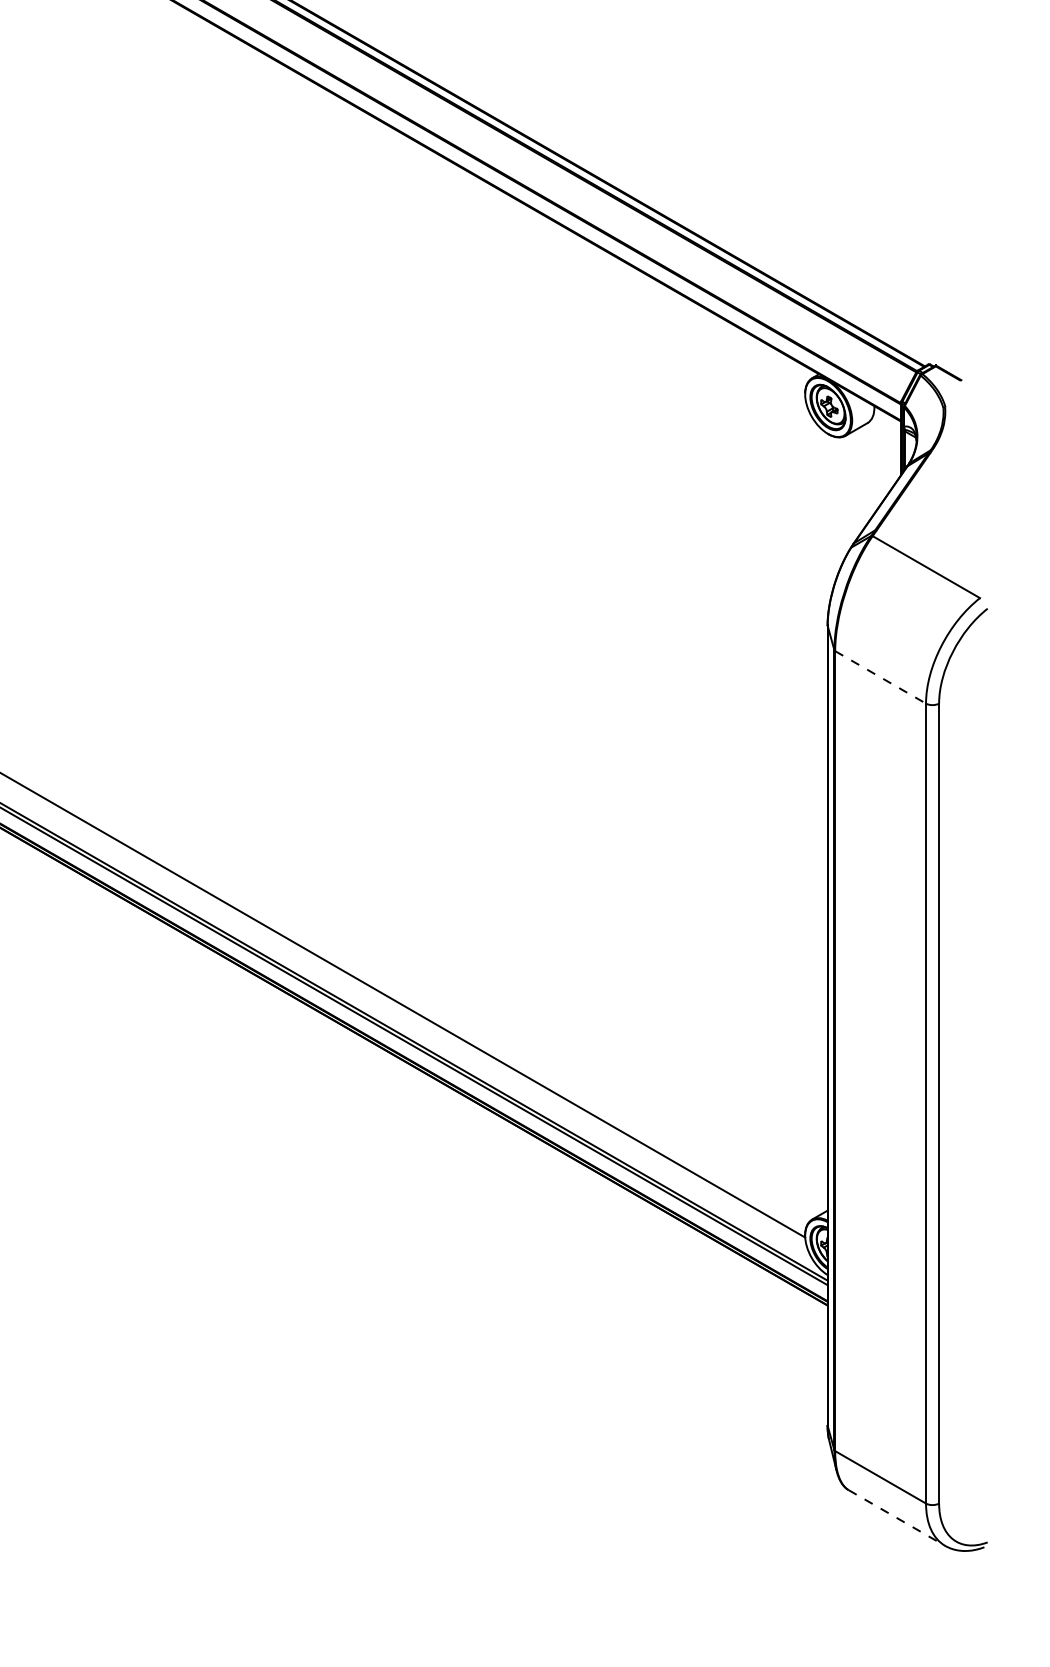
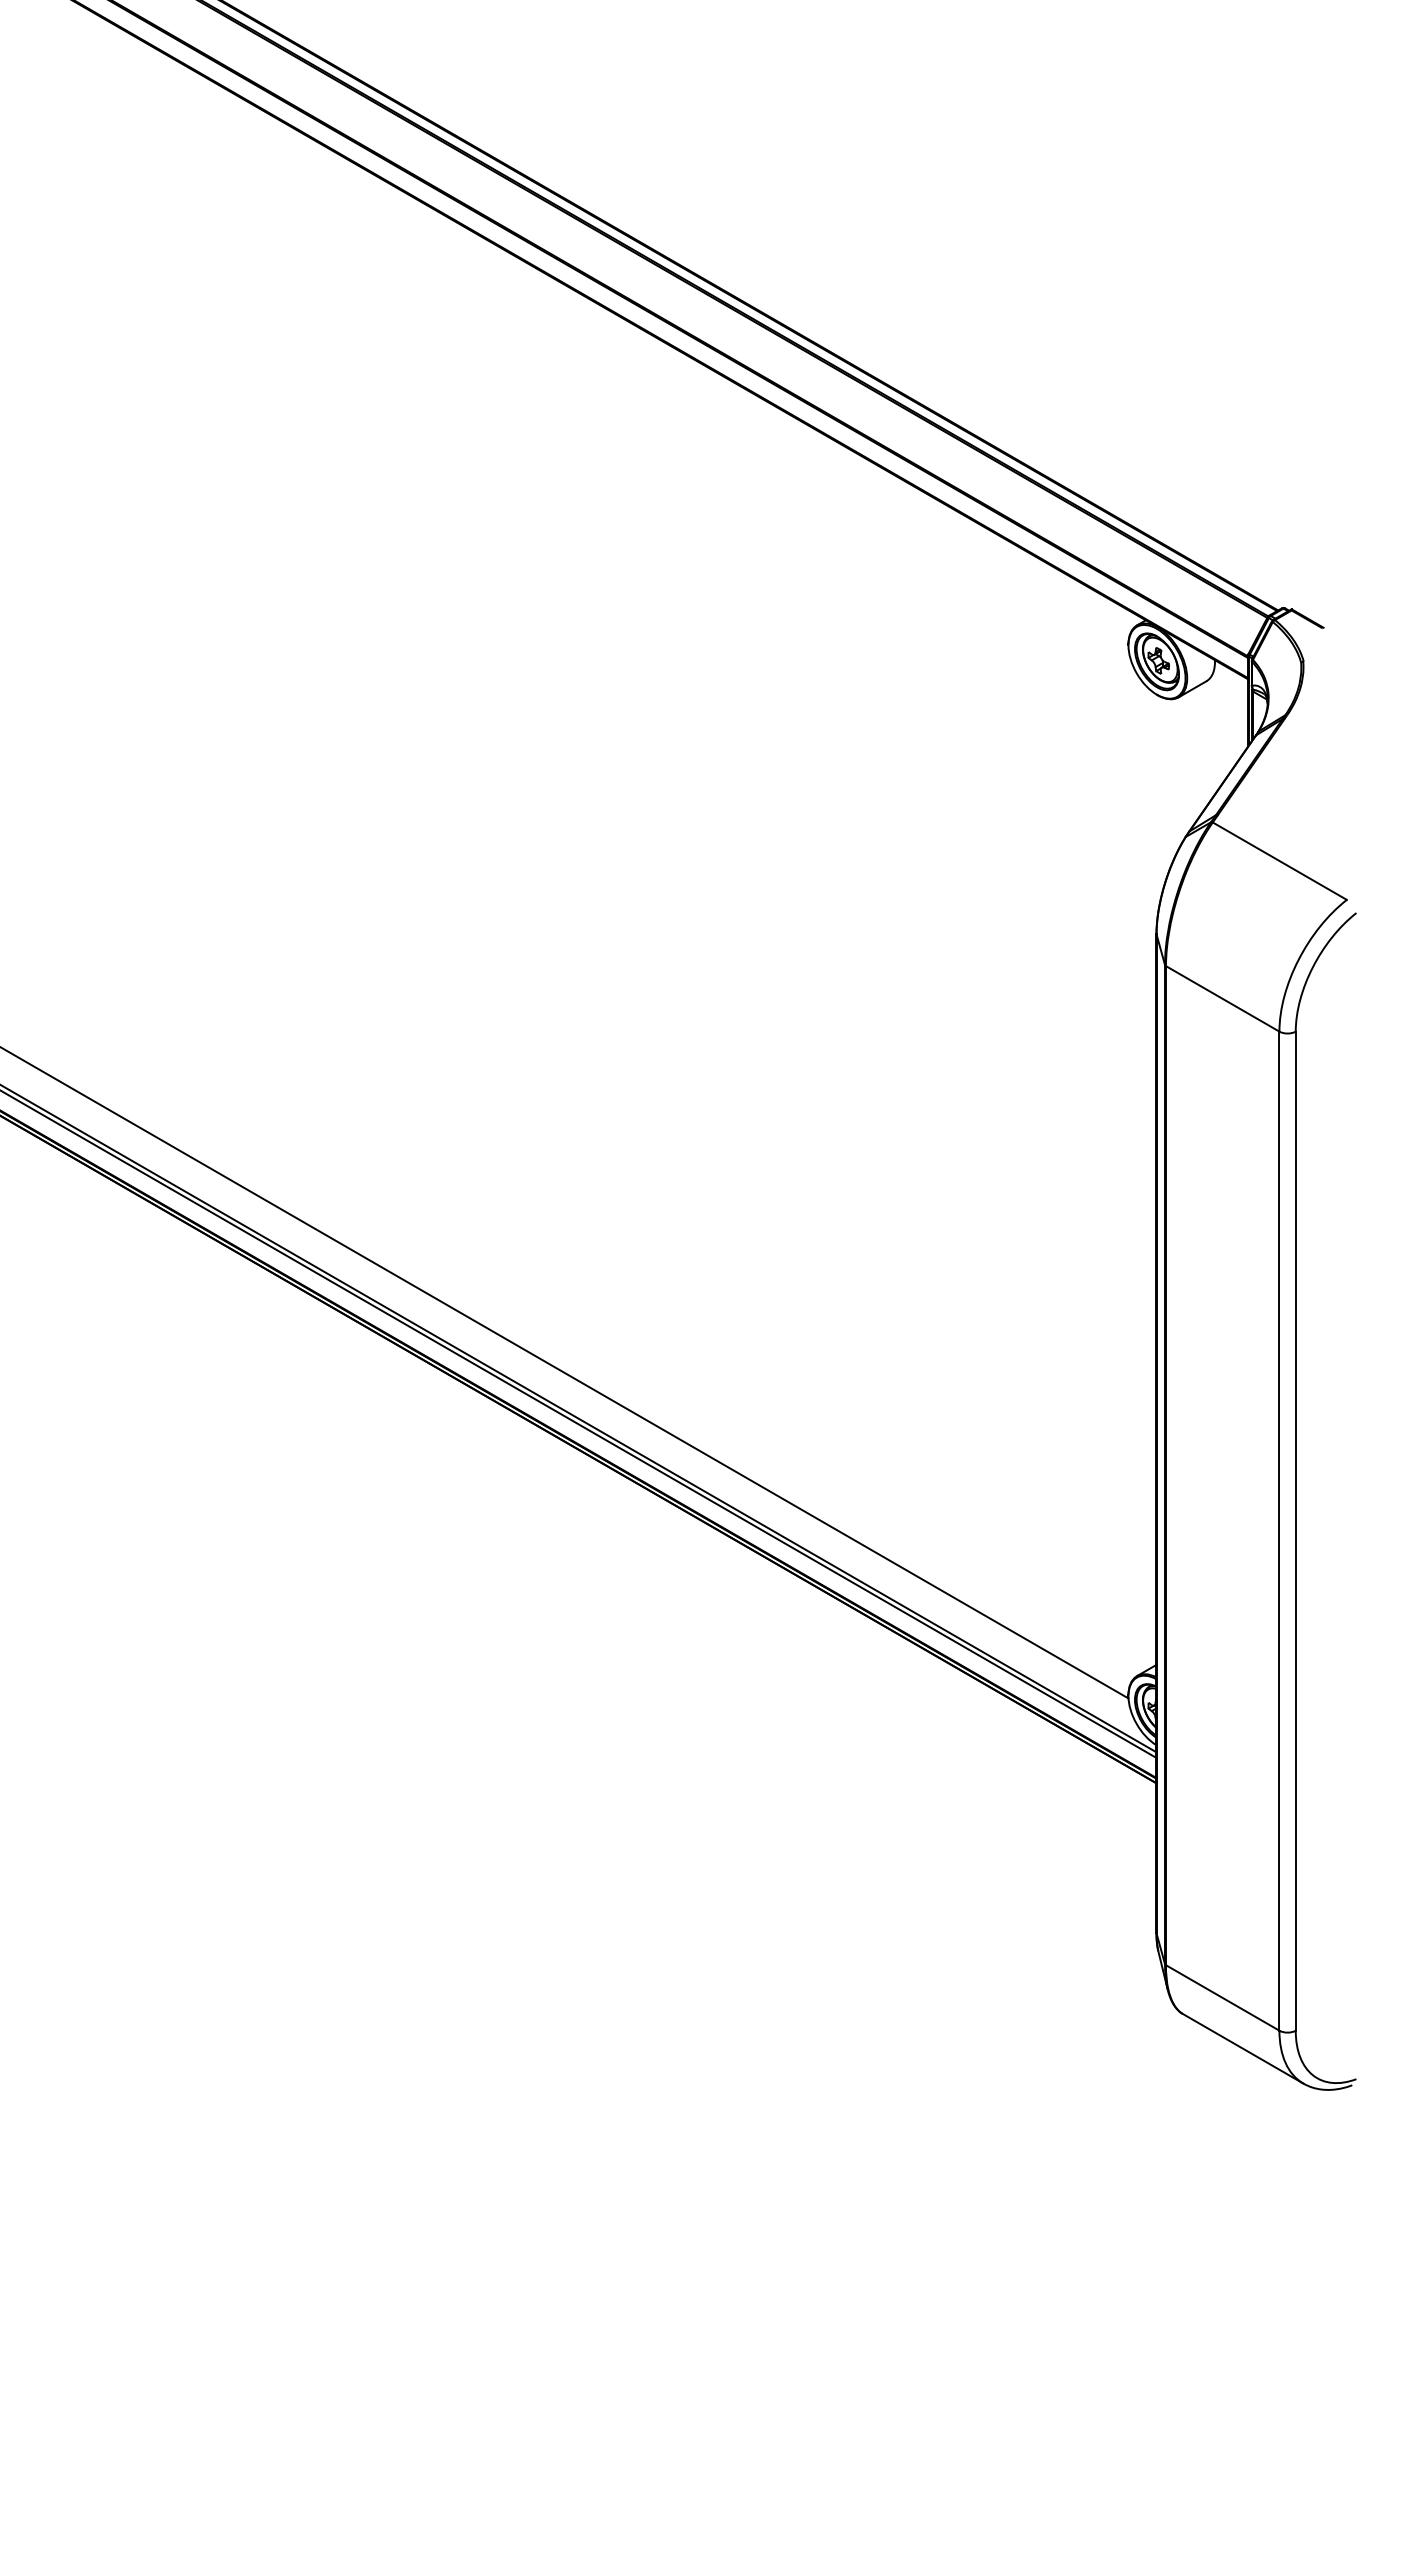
line: (880, 677) -> (1222, 998), dashed -> solid
line: (897, 1517) -> (1243, 2048), dashed -> solid

